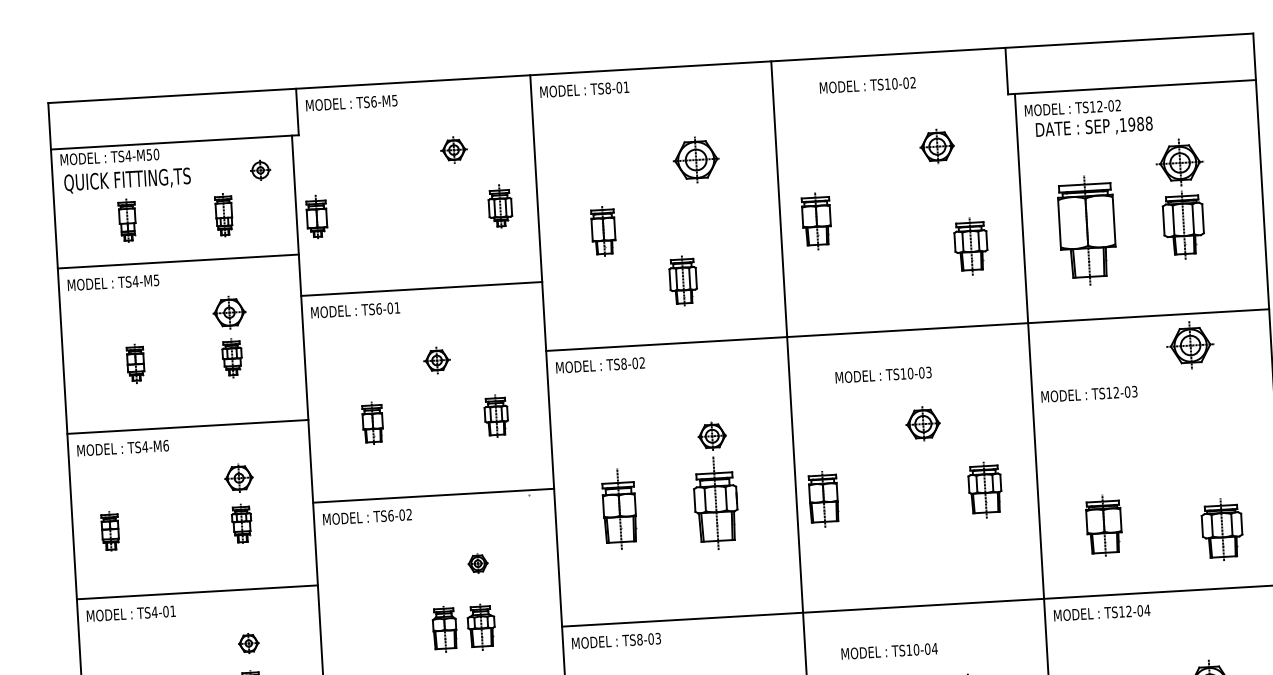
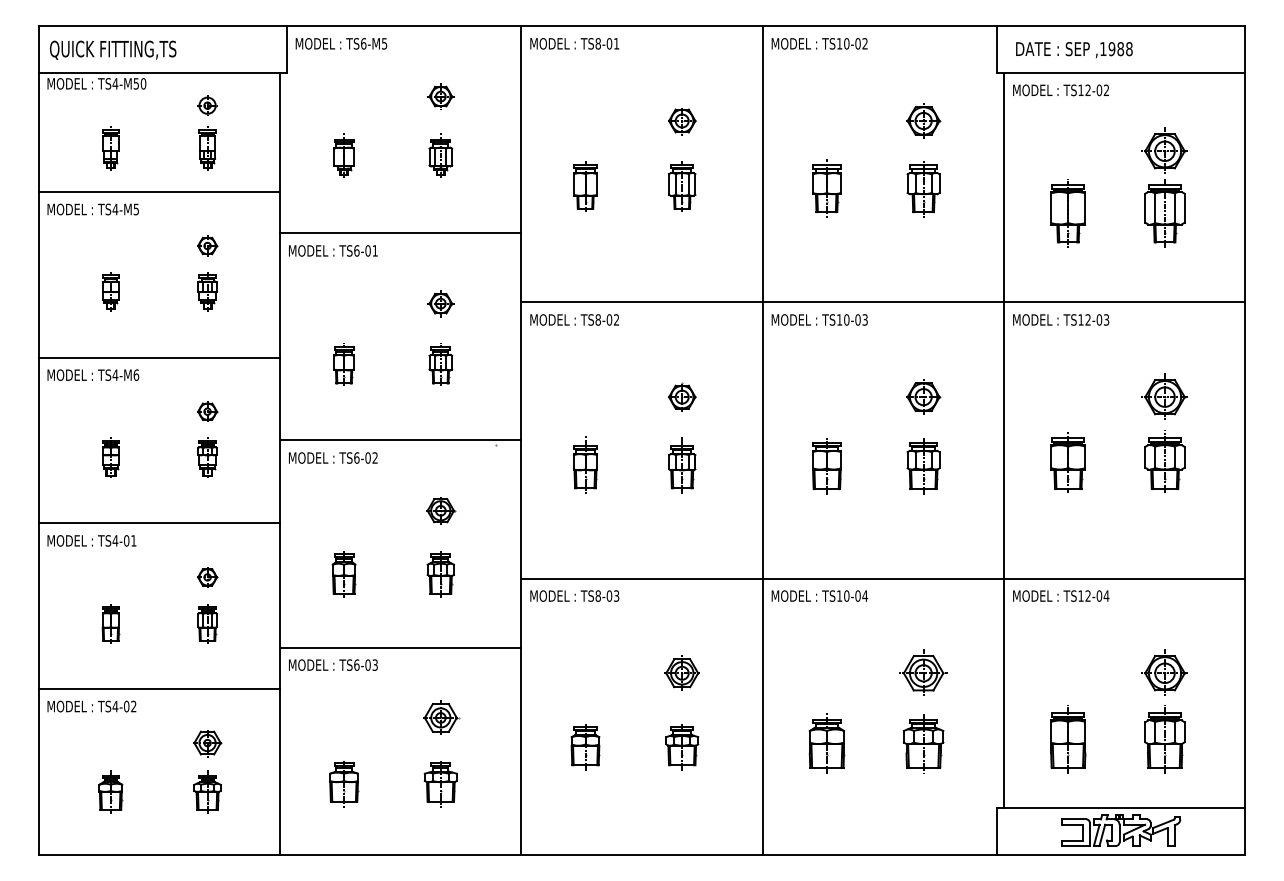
text: (867, 85) -> (819, 43), moved
text: (1094, 128) -> (1074, 50), moved
part: (696, 161) -> (682, 121), size x0.62
part: (260, 170) -> (207, 105), moved
text: (127, 179) -> (113, 49), moved
part: (499, 206) -> (440, 155), moved
part: (316, 217) -> (343, 155), moved
part: (816, 221) -> (826, 188), moved
part: (1086, 230) -> (1067, 213), size x0.62
part: (971, 247) -> (923, 189), moved
part: (683, 281) -> (682, 186), moved
part: (229, 312) -> (207, 245), size x0.62
part: (1190, 344) -> (1164, 396), moved
part: (436, 360) -> (440, 303), moved
text: (883, 374) -> (819, 319), moved
text: (1089, 393) -> (1061, 319), moved
part: (496, 416) -> (440, 364), moved
part: (923, 423) -> (923, 396), moved
part: (239, 477) -> (207, 411), size x0.71
part: (985, 489) -> (923, 466), moved
part: (823, 499) -> (826, 466), moved
part: (716, 504) -> (682, 465), size x0.62
part: (619, 509) -> (585, 464), size x0.71
part: (1103, 526) -> (1067, 462), moved
part: (1221, 529) -> (1164, 461), moved
part: (110, 531) -> (110, 457), moved
part: (478, 563) -> (441, 510), size x1.43
part: (444, 629) -> (343, 574), moved
text: (889, 650) -> (819, 595), moved

